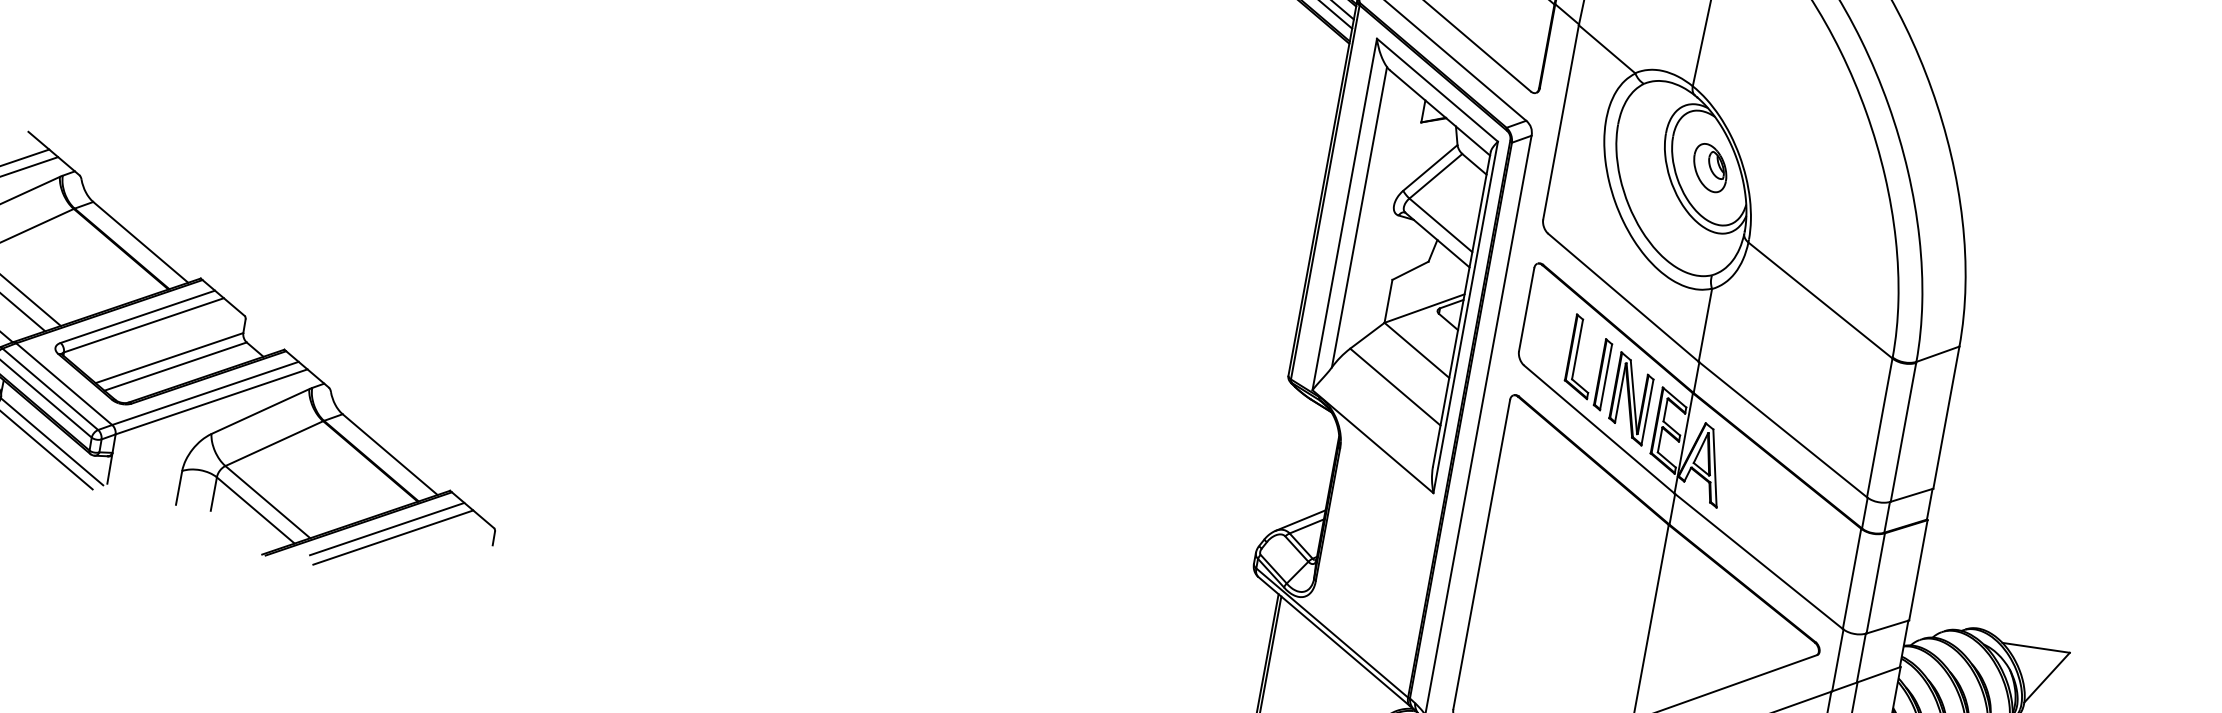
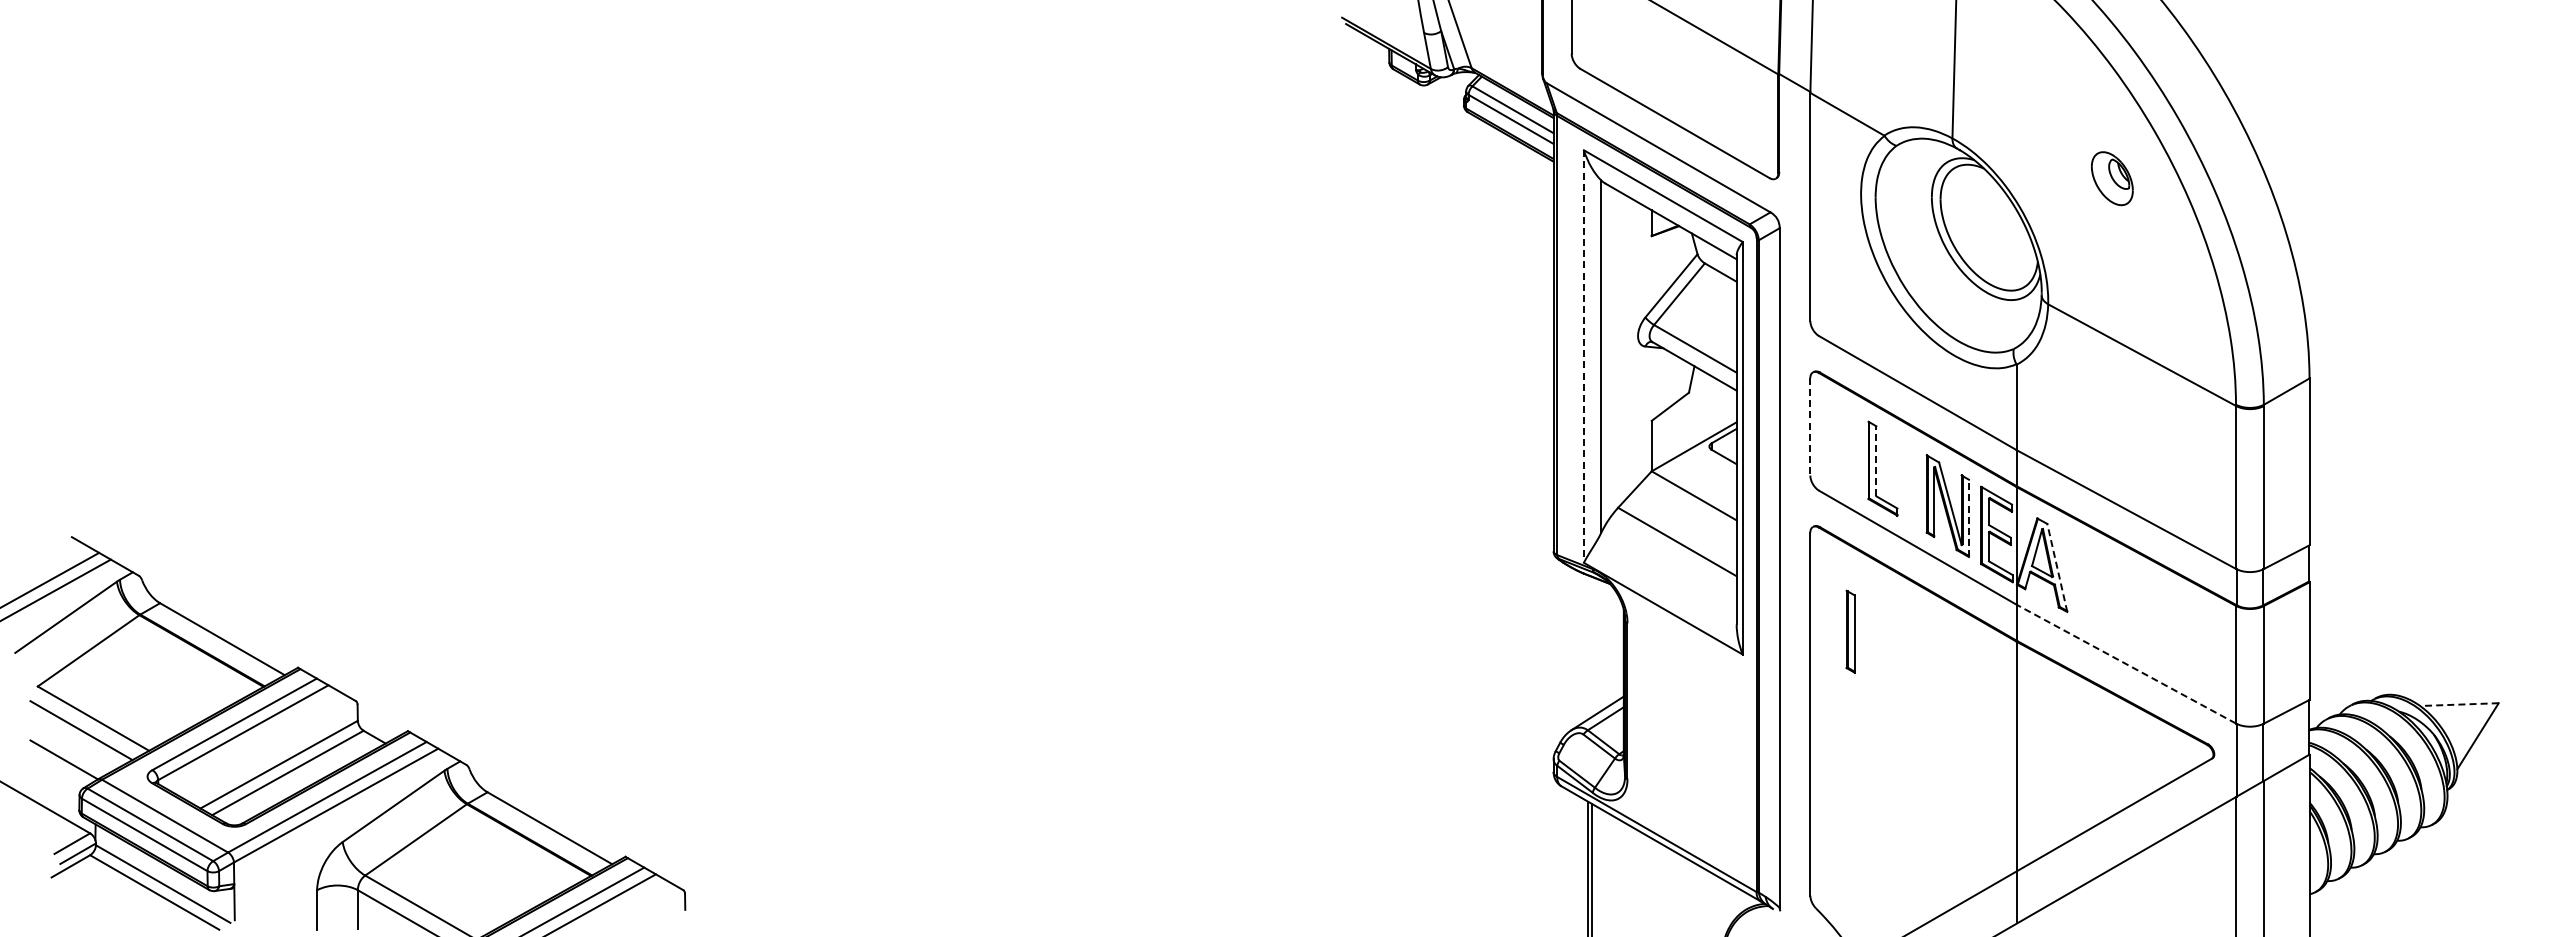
part: (1710, 167) -> (2112, 178), moved
line: (1344, 215) -> (1583, 357), solid -> dashed
line: (1526, 309) -> (1810, 426), solid -> dashed
line: (1577, 348) -> (1876, 460), solid -> dashed
part: (1602, 374) -> (1850, 631), moved
line: (1647, 412) -> (1968, 518), solid -> dashed
line: (1715, 468) -> (2057, 567), solid -> dashed
line: (1758, 561) -> (2126, 664), solid -> dashed
line: (2035, 647) -> (2458, 704), solid -> dashed

